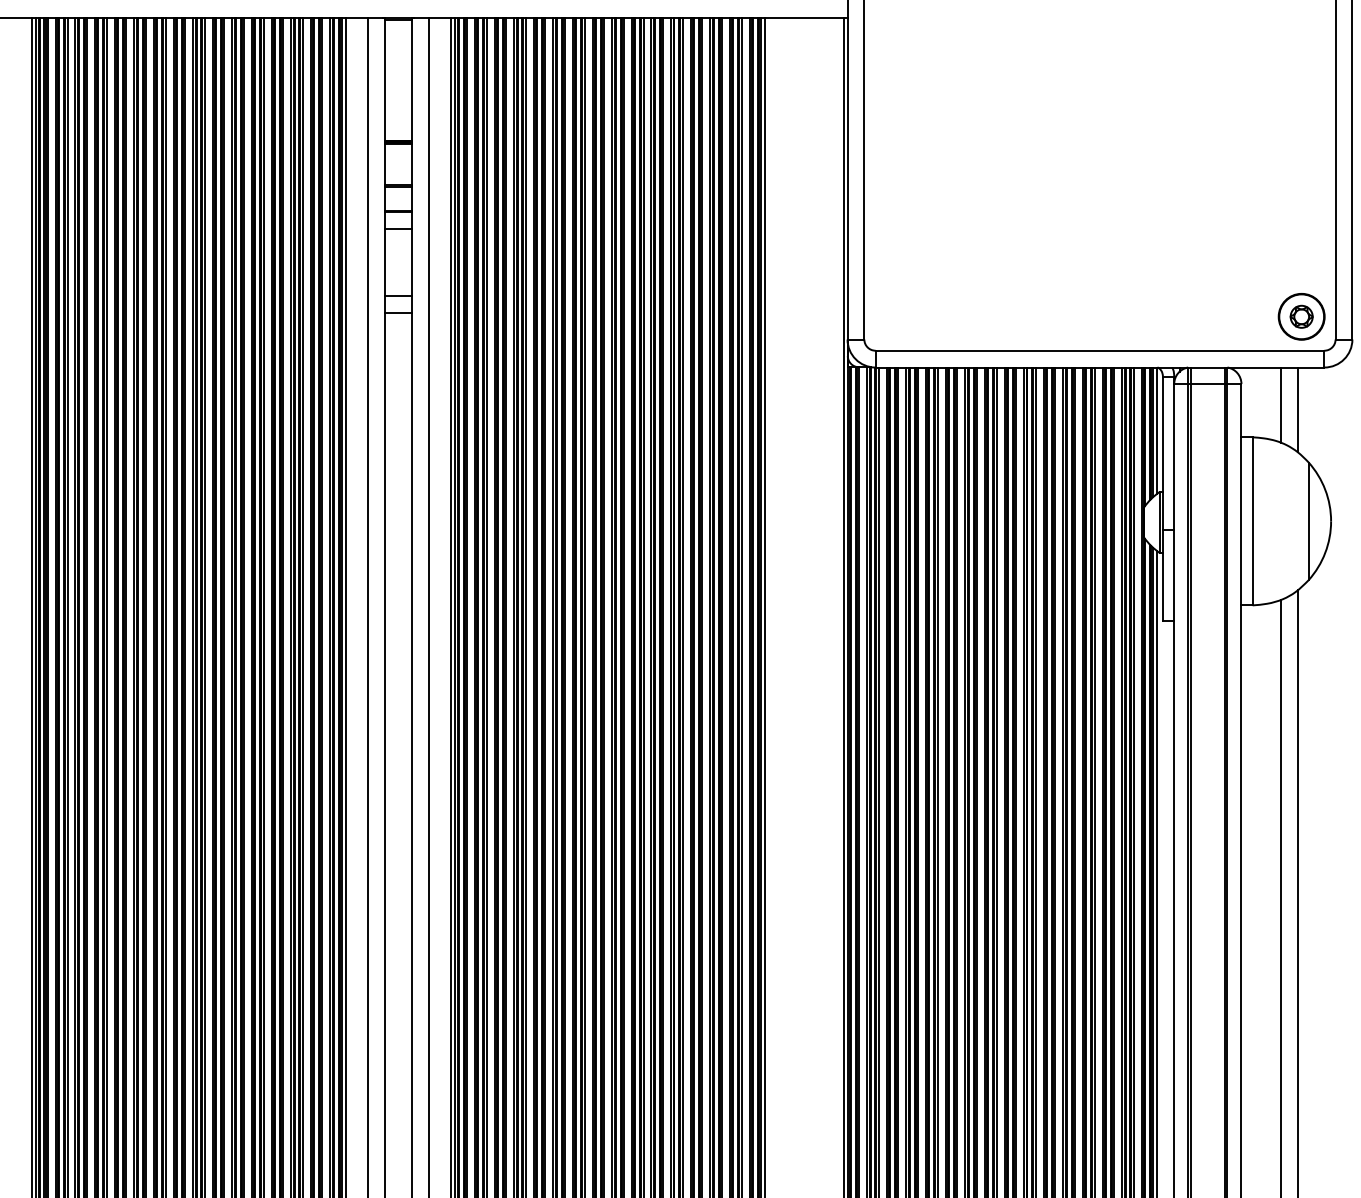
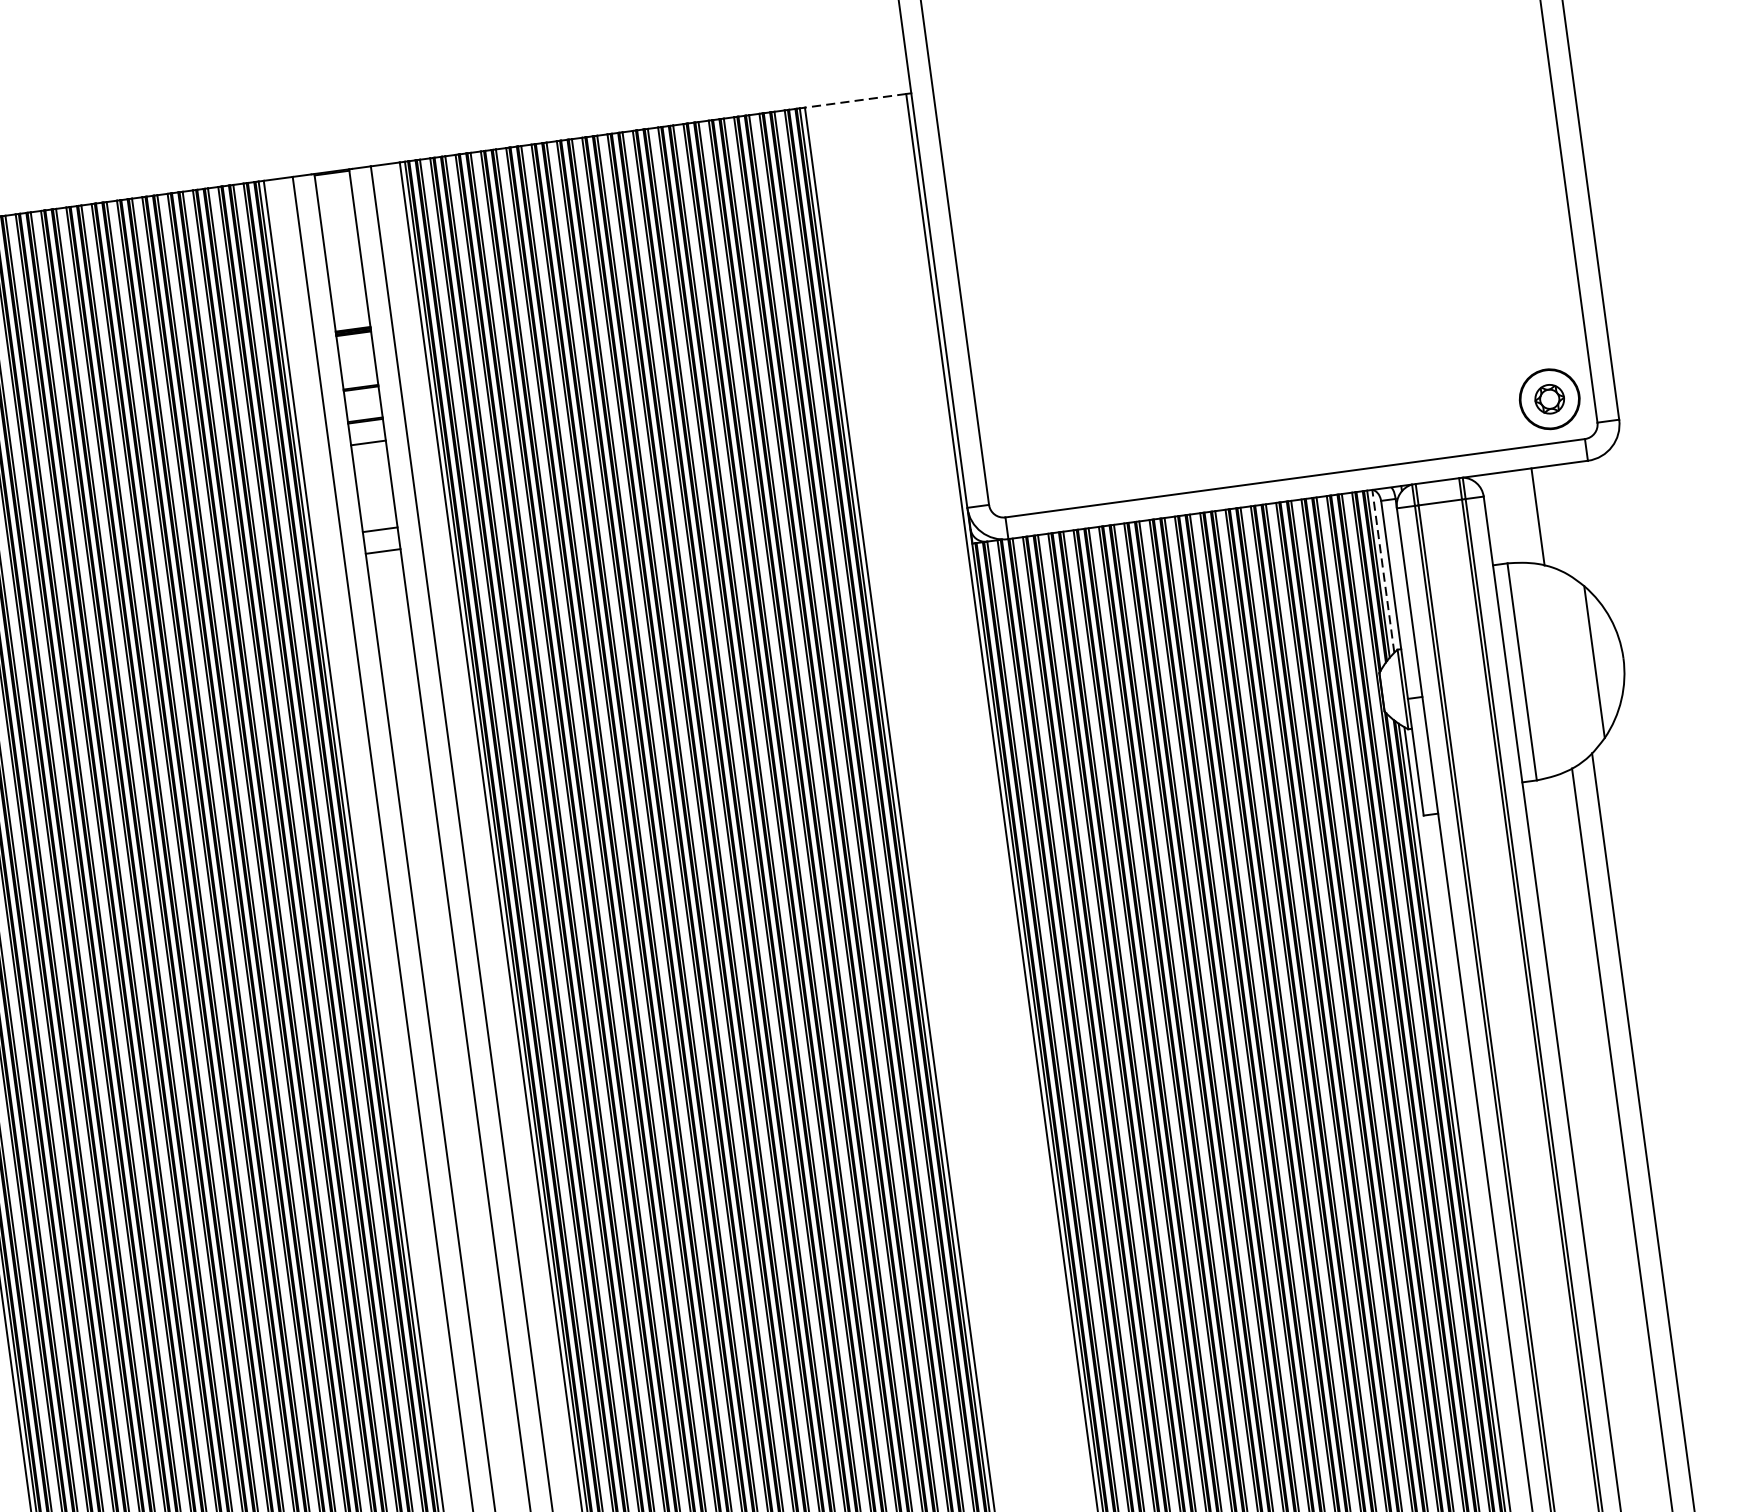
line: (803, 18) -> (854, 101), solid -> dashed
line: (1297, 409) -> (1560, 519), removed
line: (1157, 430) -> (1383, 571), solid -> dashed

